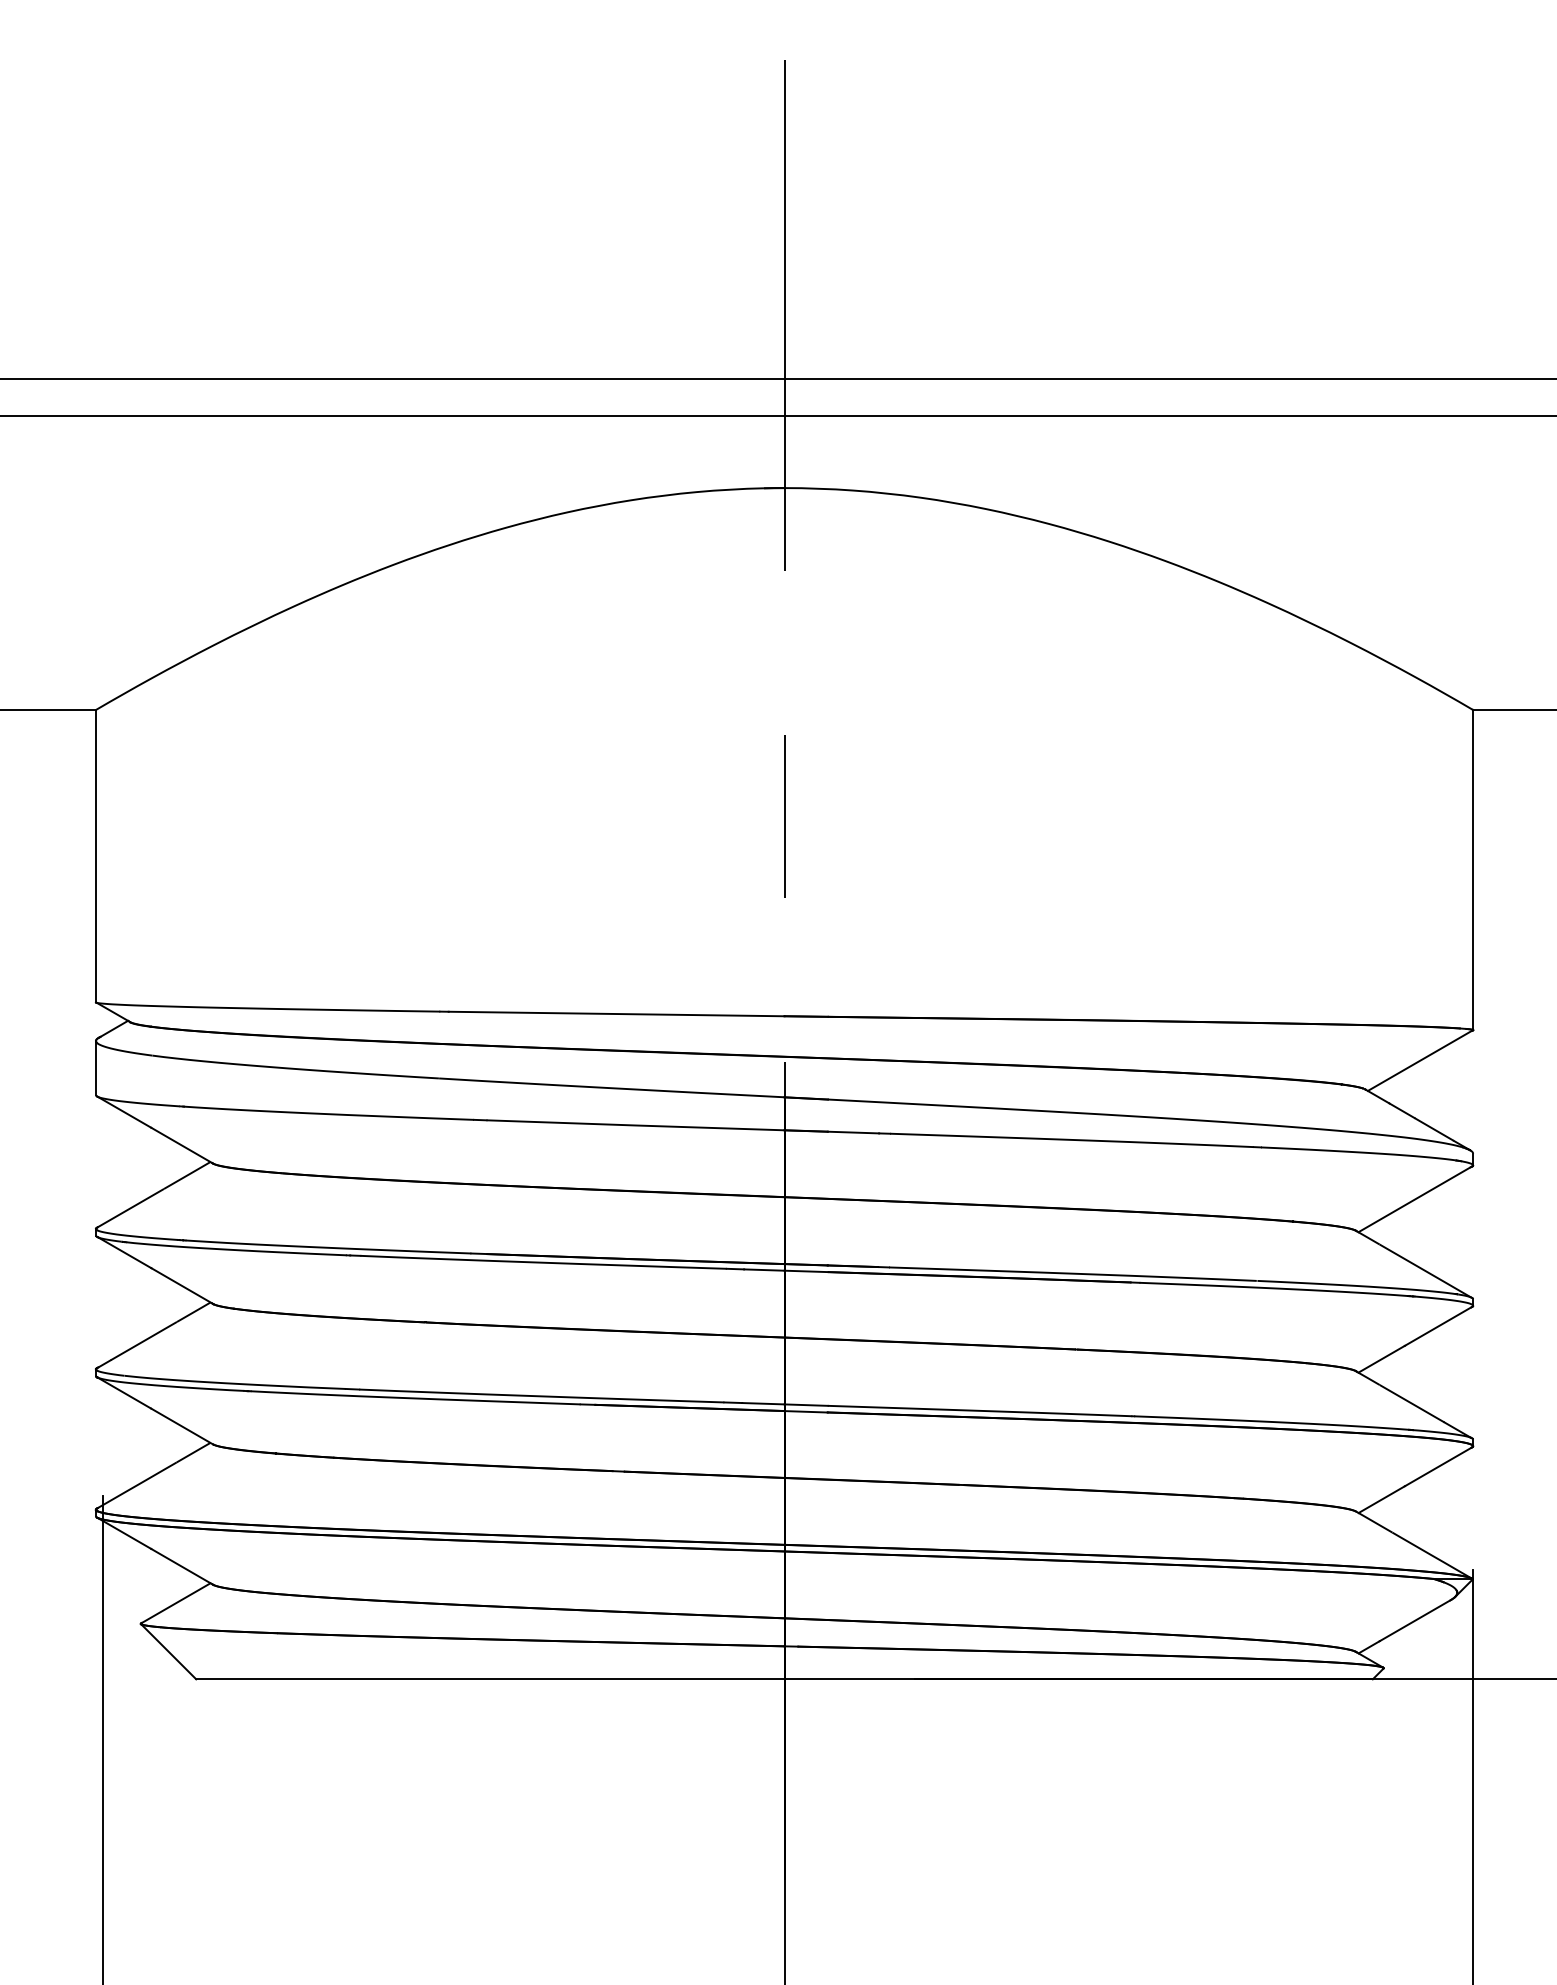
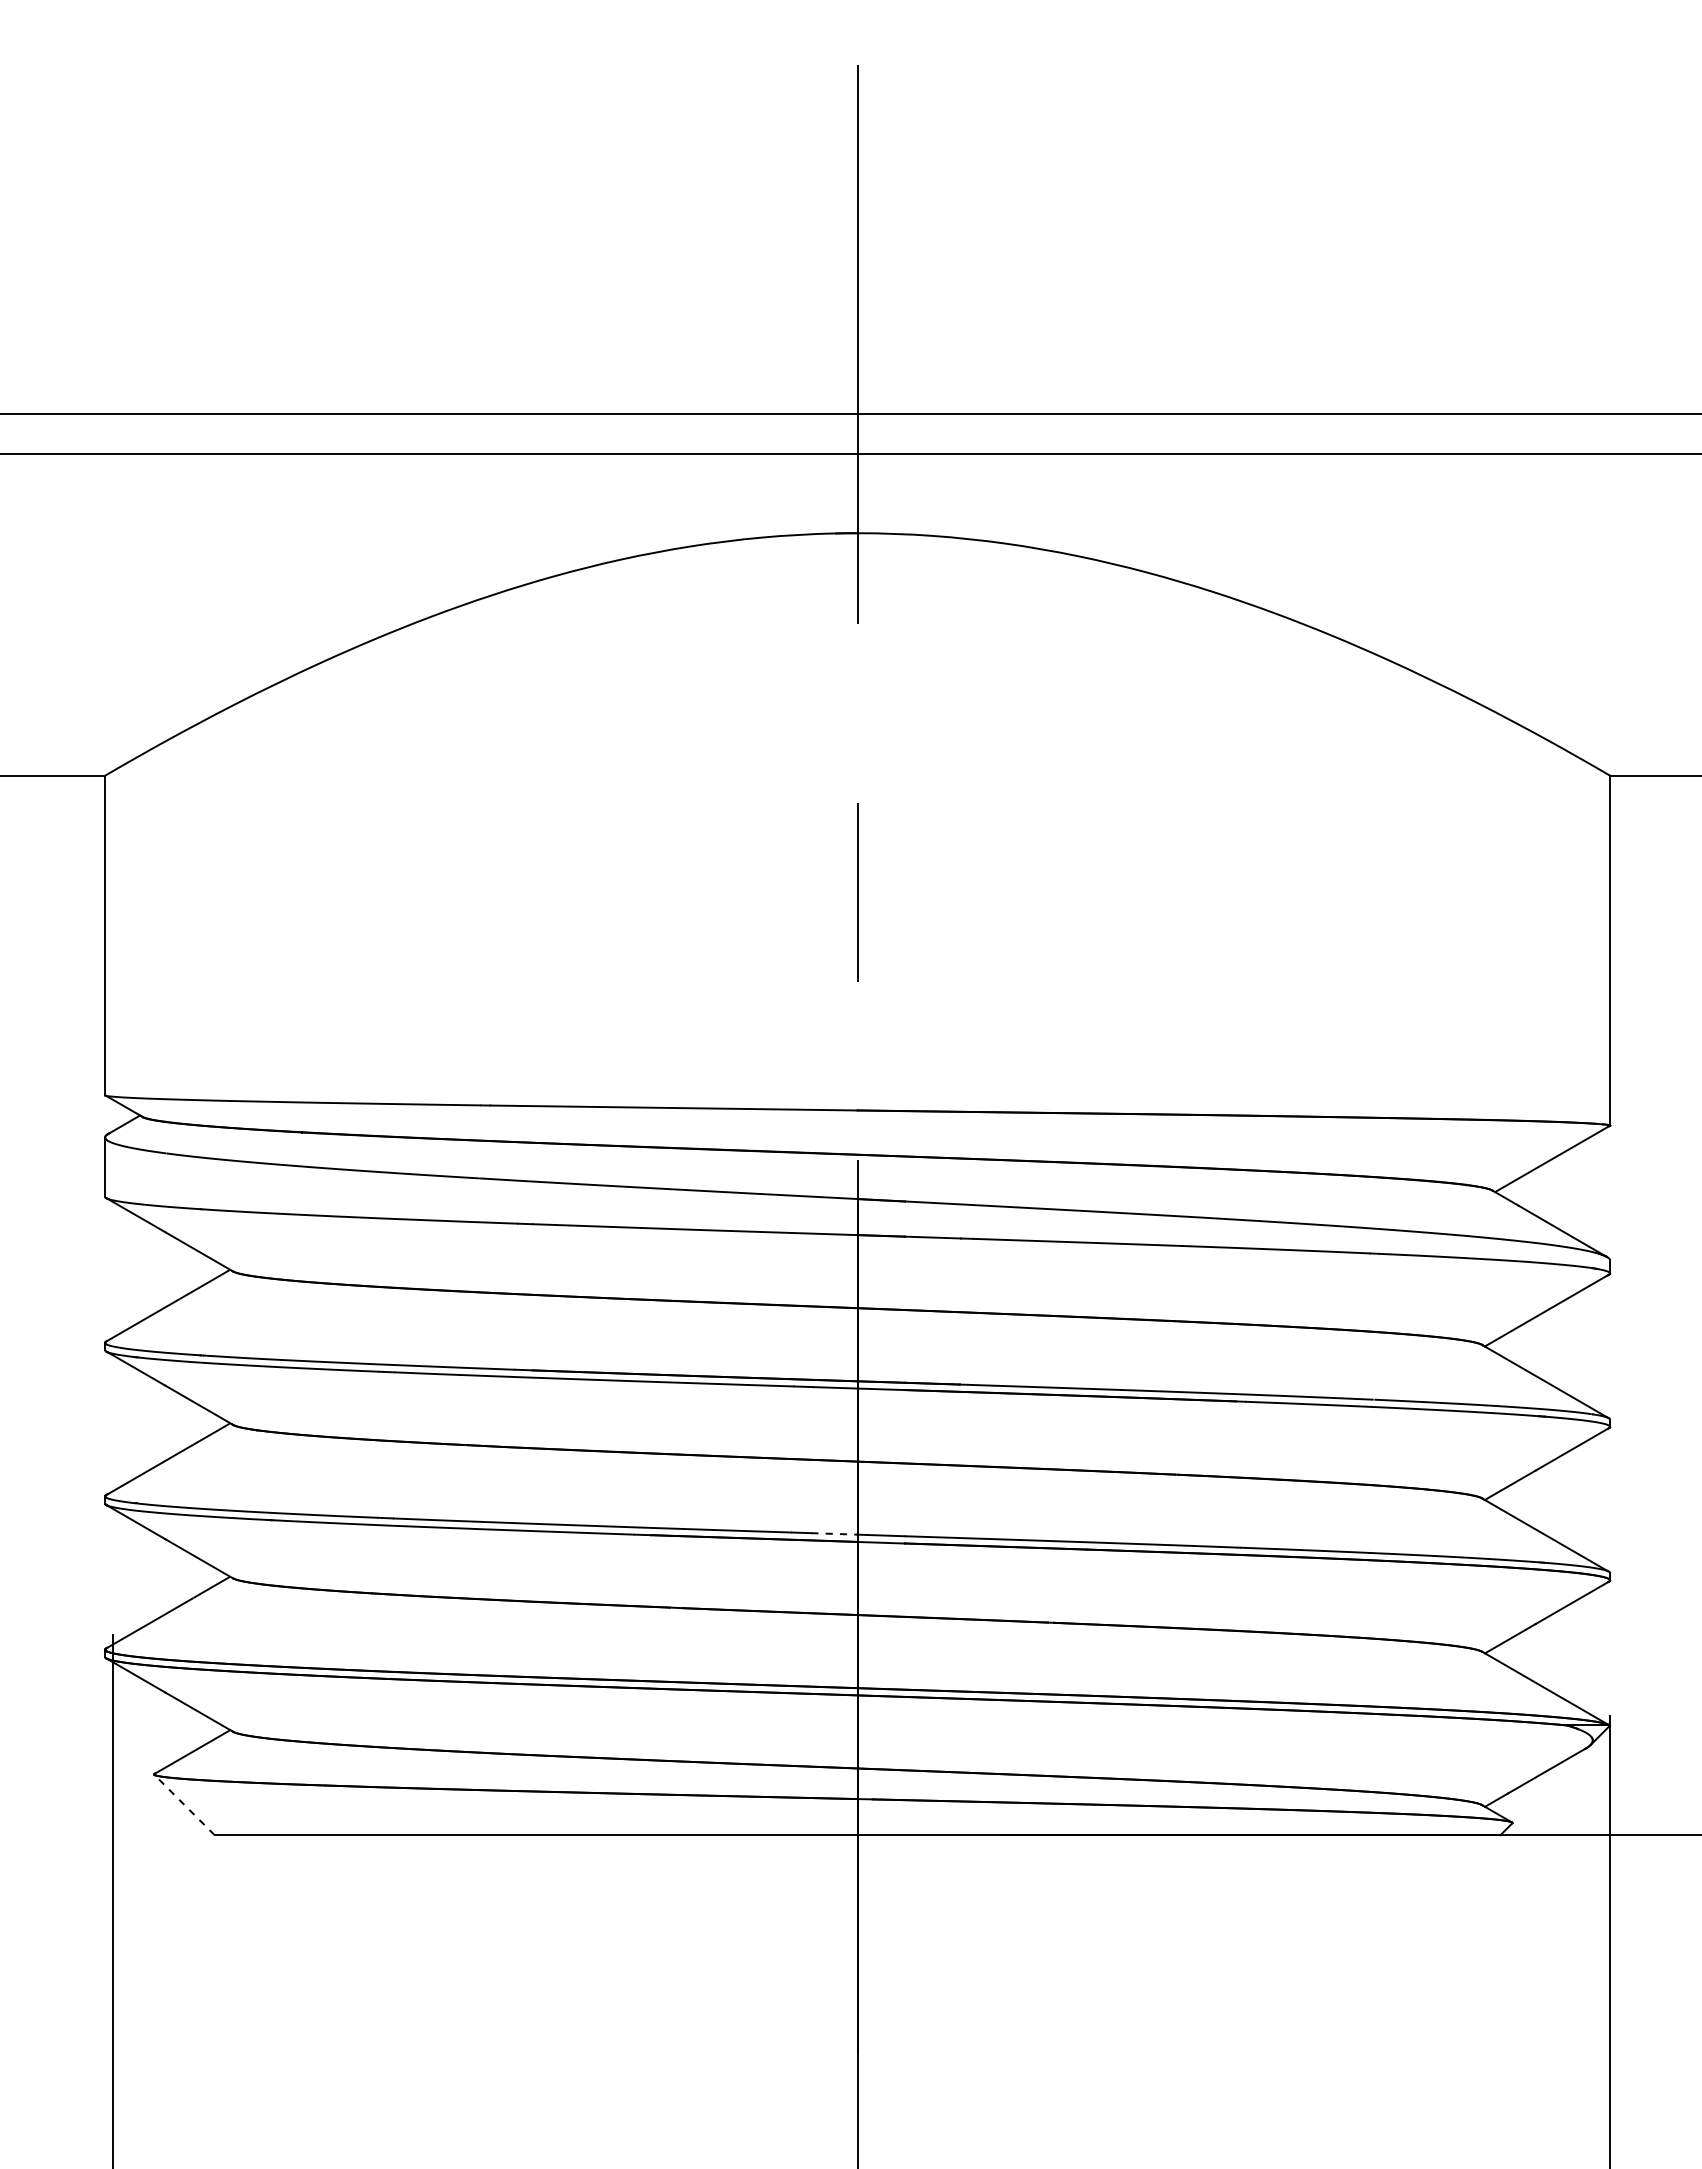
line: (763, 1403) -> (834, 1533), solid -> dashed
line: (168, 1652) -> (184, 1805), solid -> dashed

